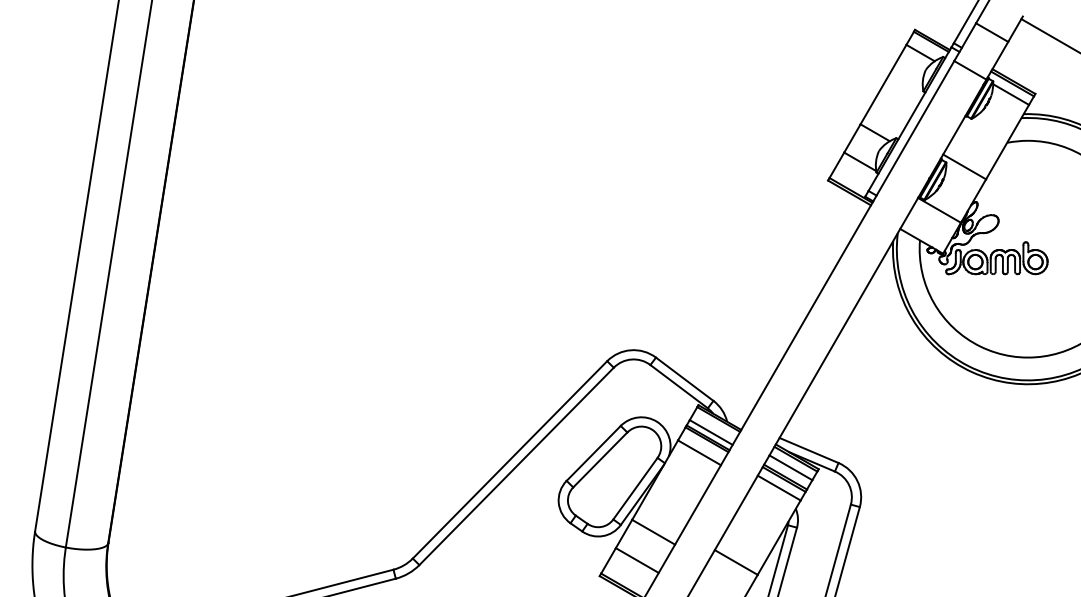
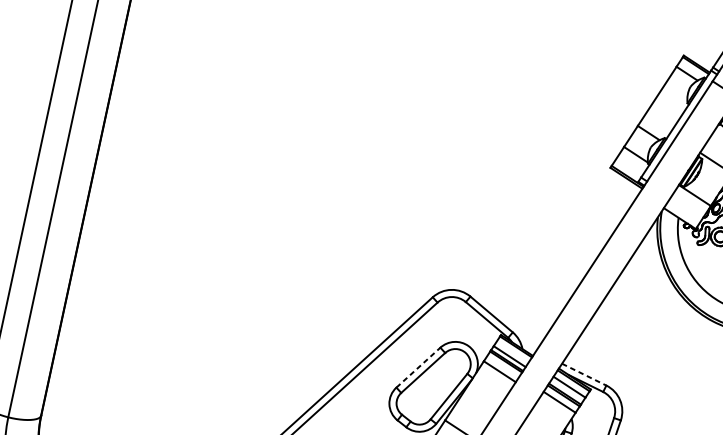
line: (809, 450) -> (584, 374), solid -> dashed
line: (593, 453) -> (418, 367), solid -> dashed

